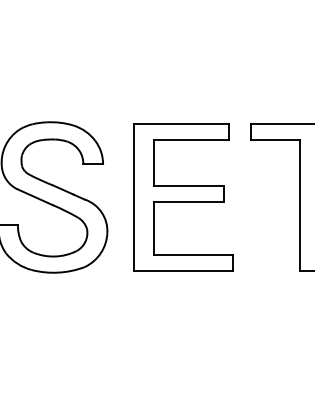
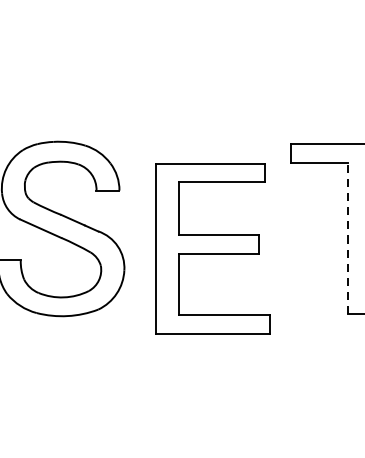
part: (183, 197) -> (212, 248), moved
line: (300, 205) -> (348, 238), solid -> dashed

